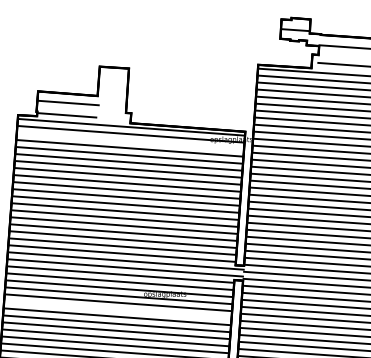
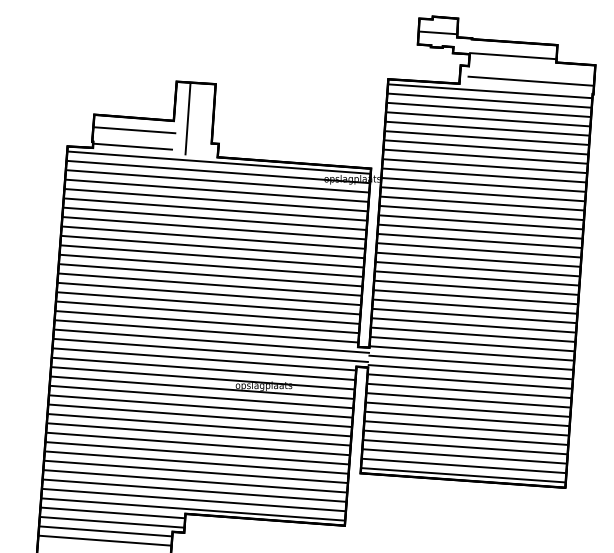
line: (107, 94) -> (187, 118), added
line: (130, 141) -> (217, 181), added
line: (117, 309) -> (200, 406), added

